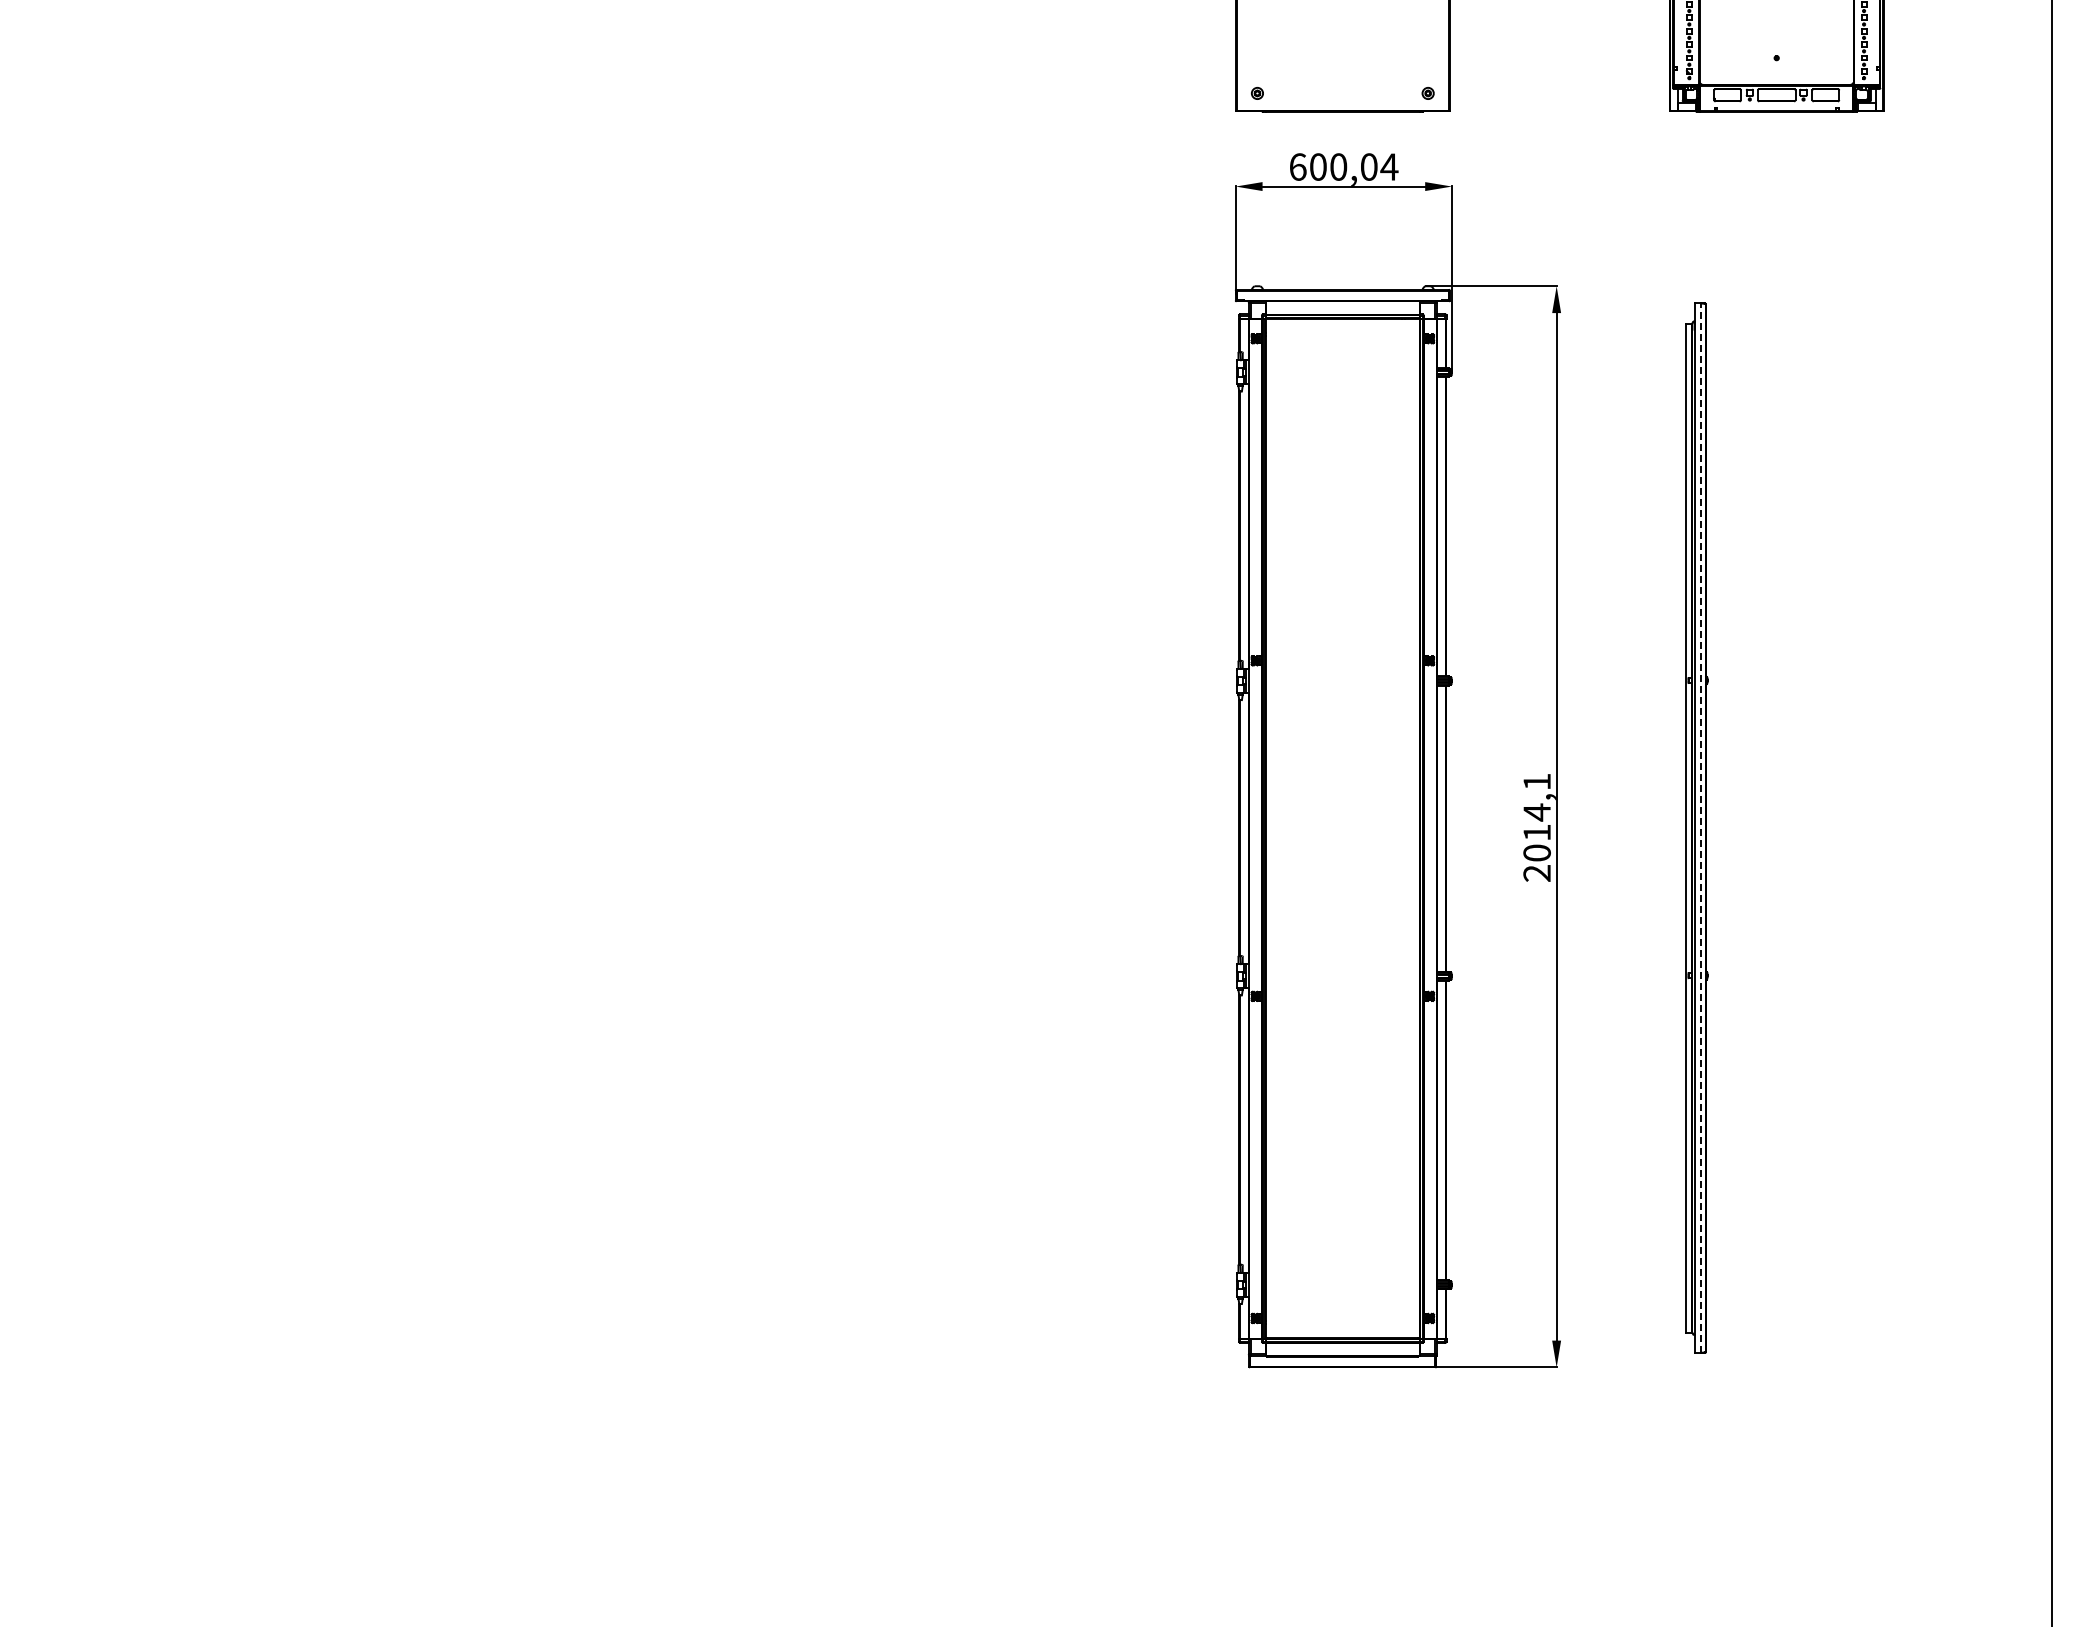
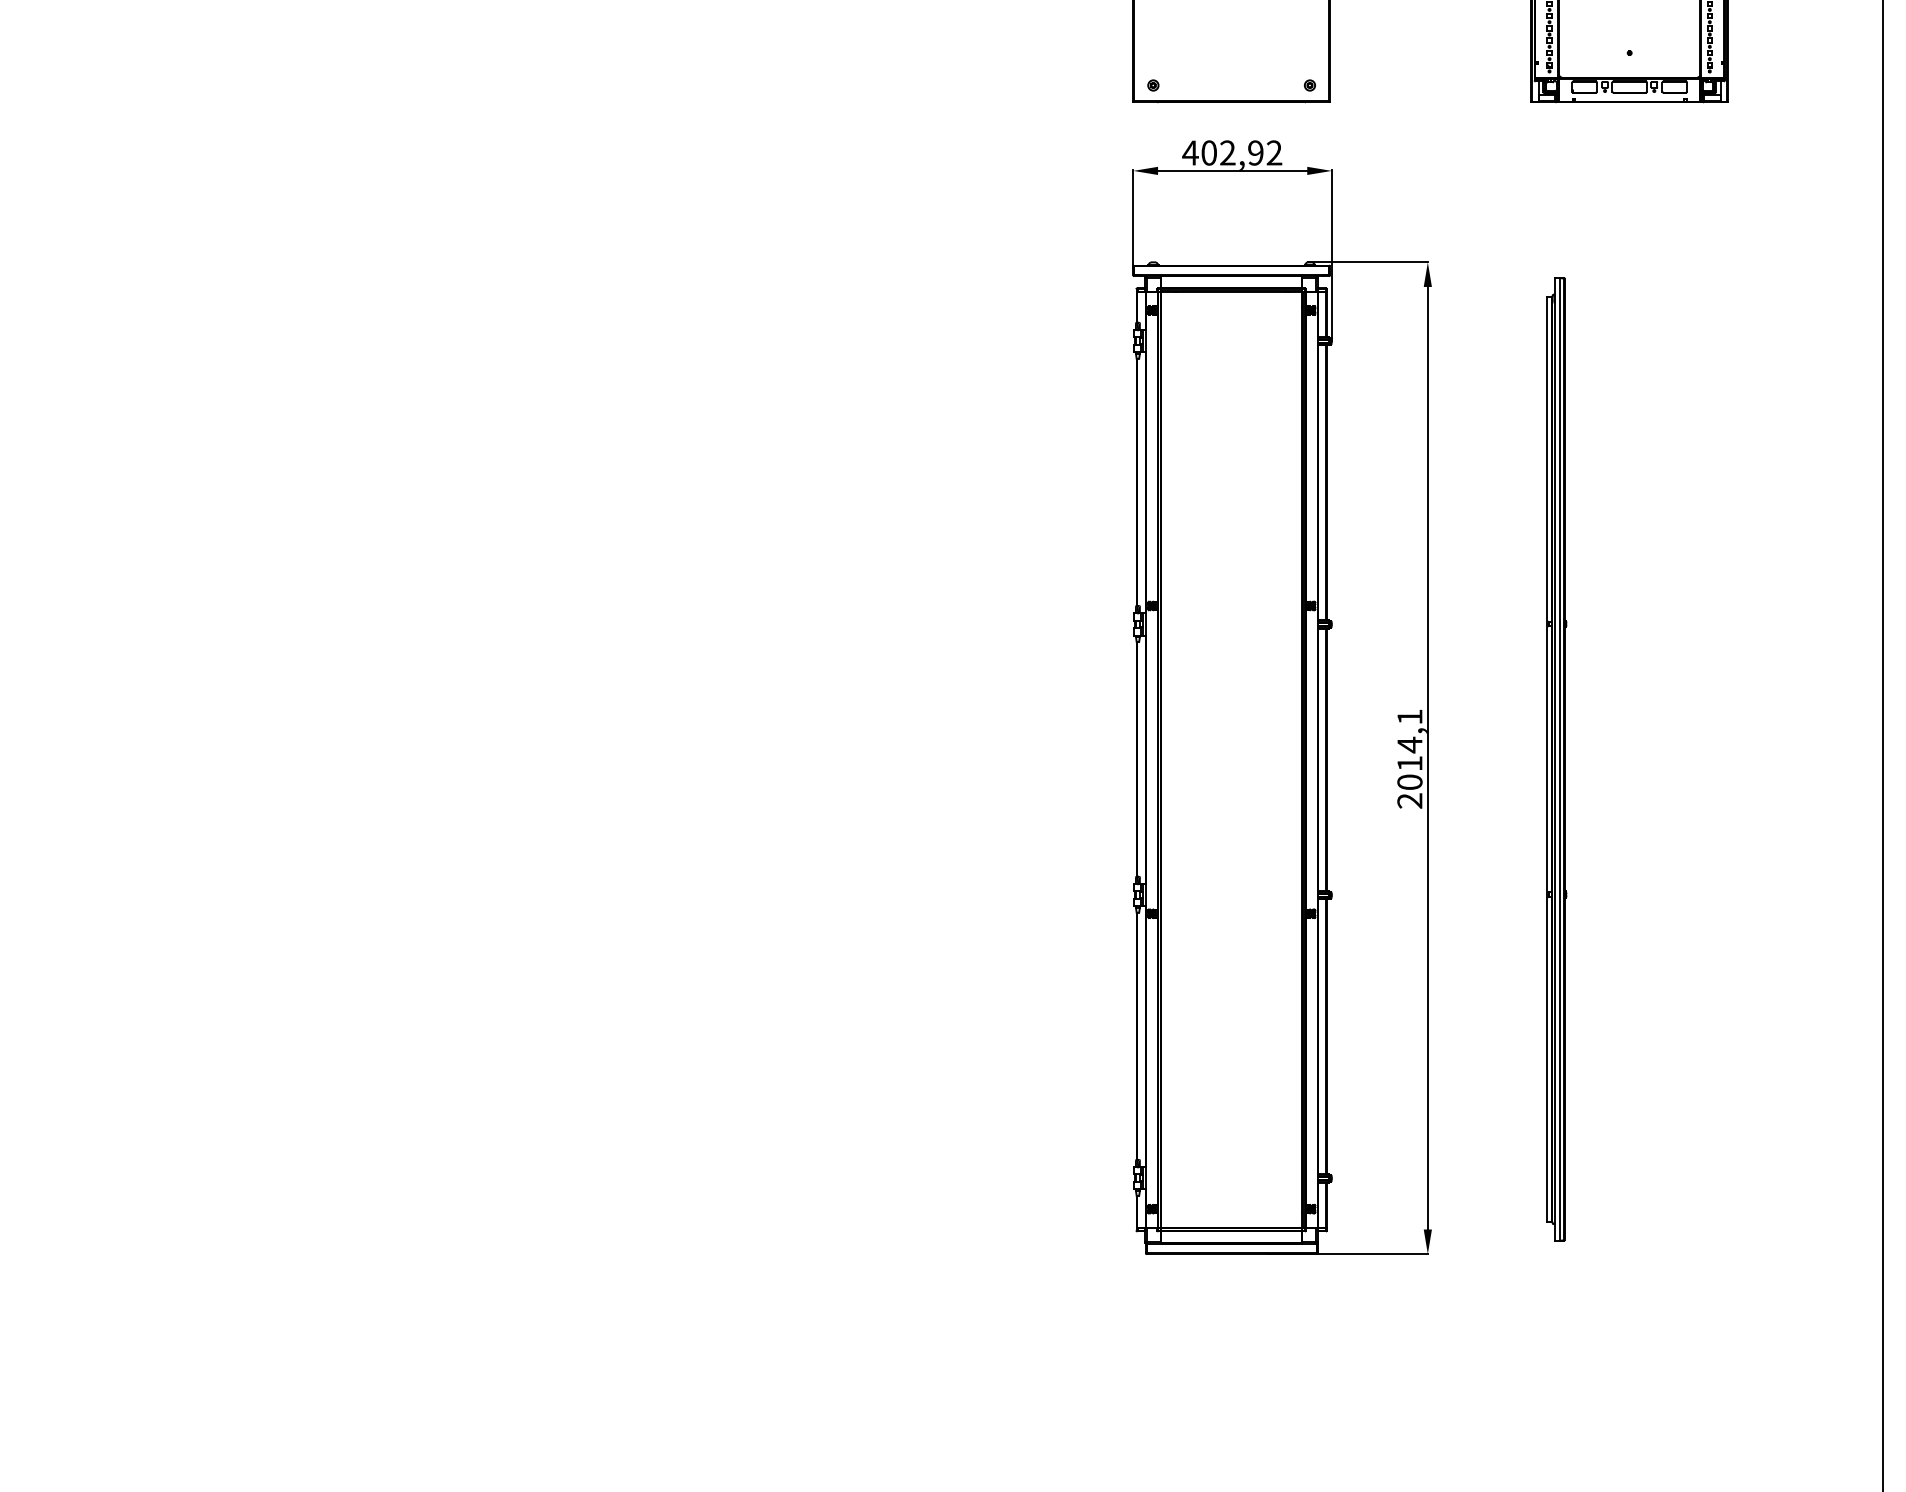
text: (1343, 166) -> (1232, 152), 600,04 -> 402,92
line: (1700, 828) -> (1559, 759), dashed -> solid

